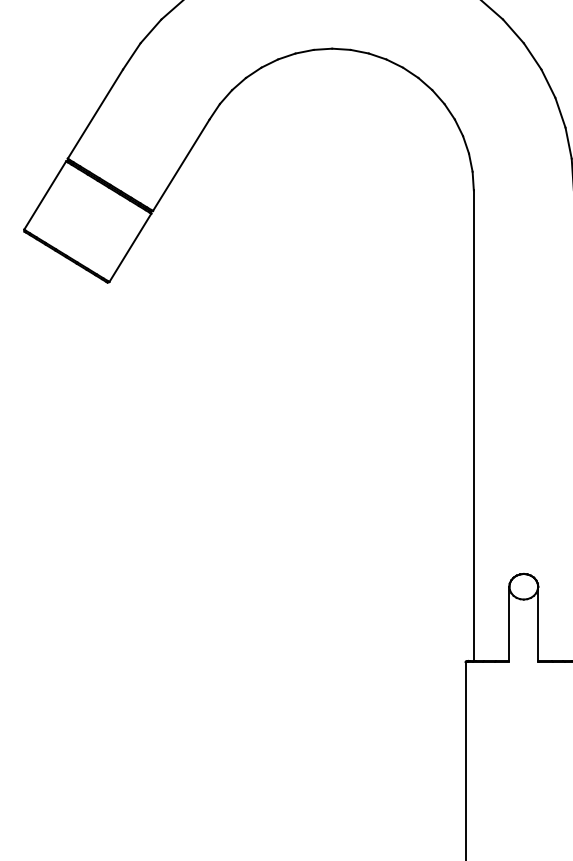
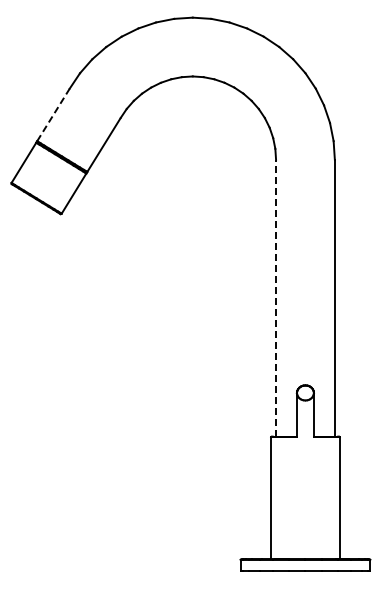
line: (95, 113) -> (53, 114), solid -> dashed
line: (474, 424) -> (276, 297), solid -> dashed

